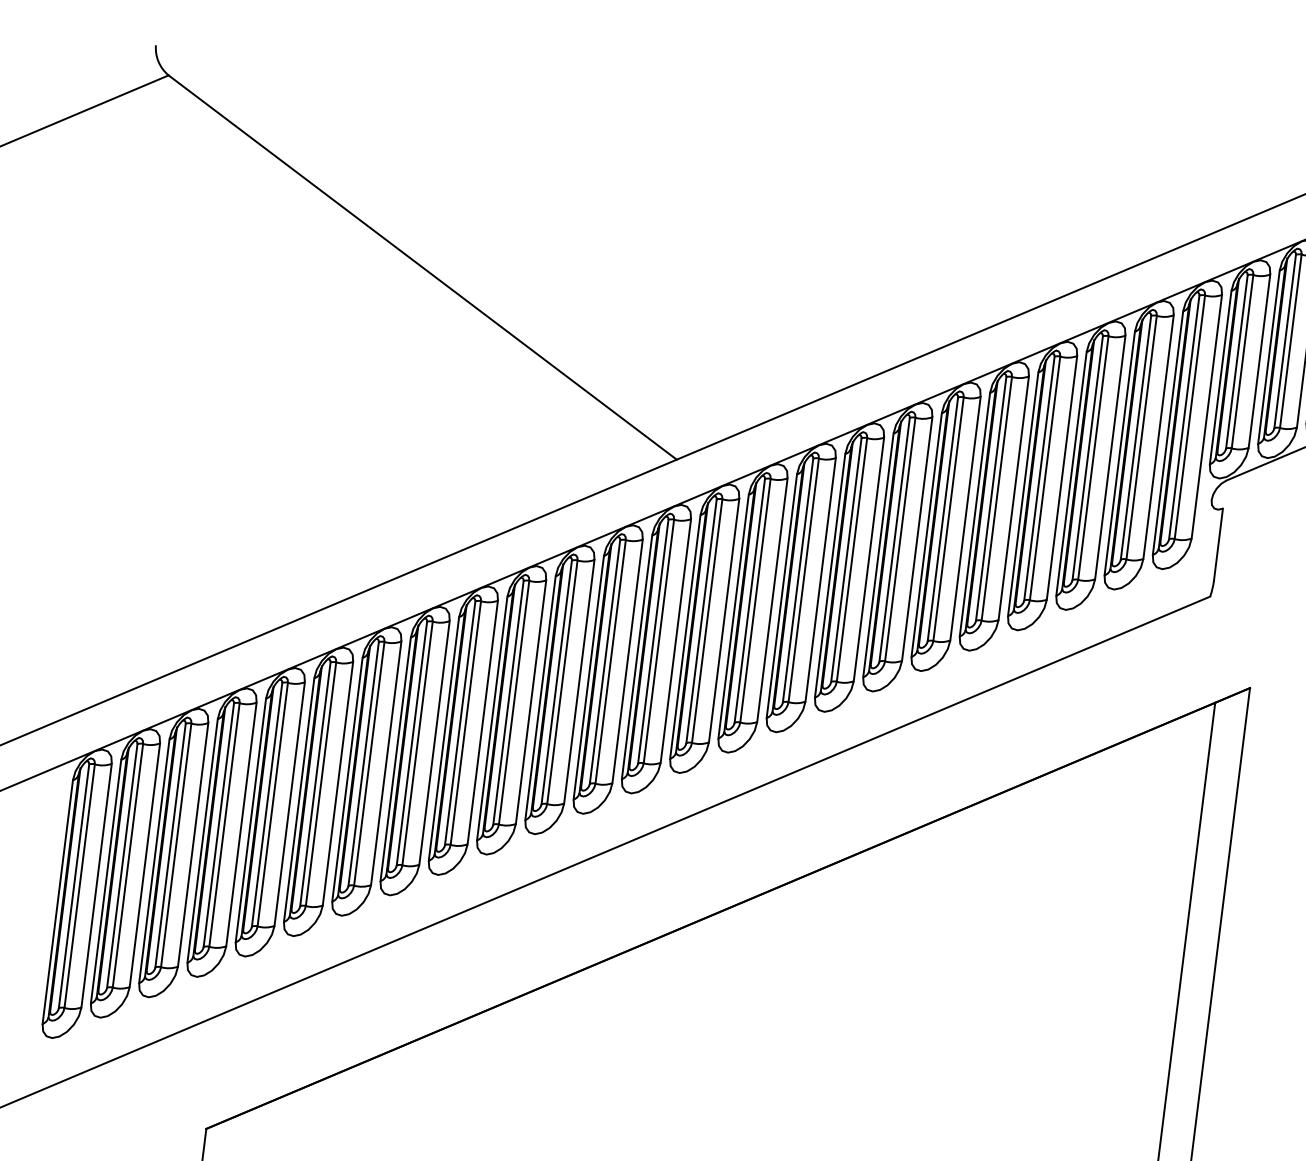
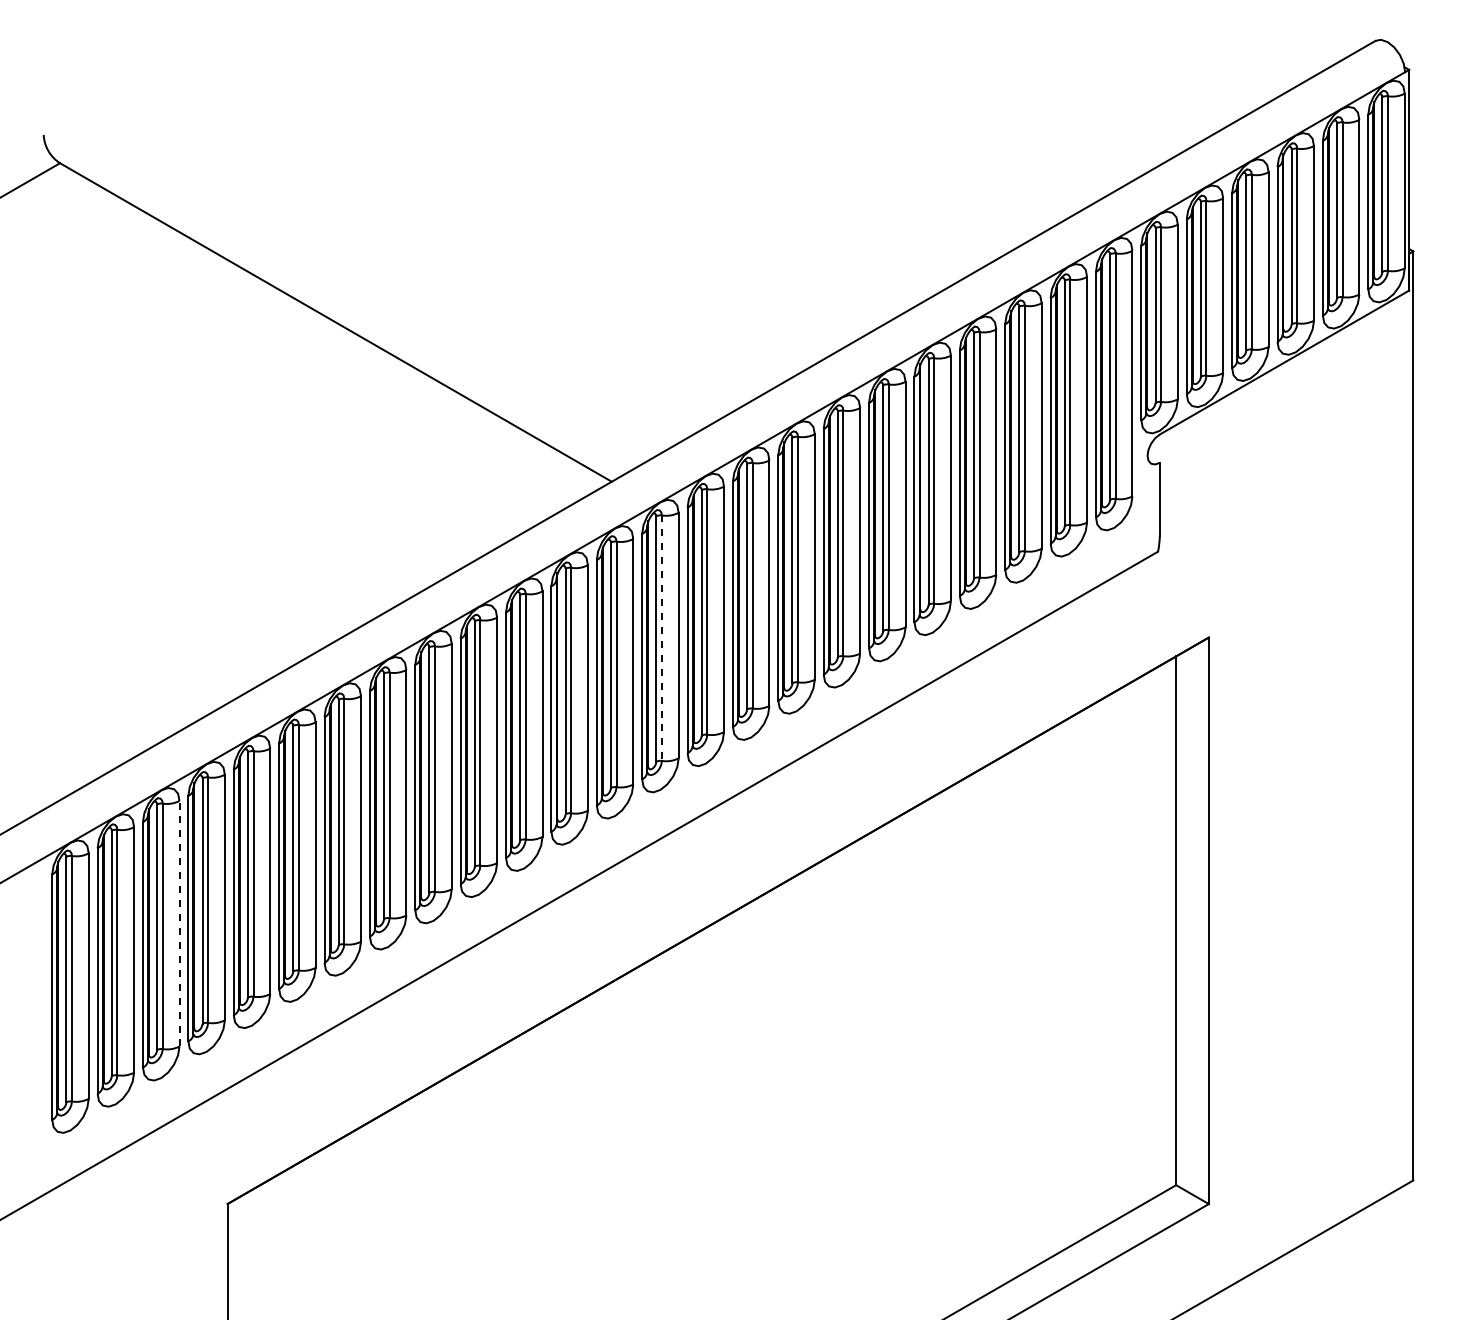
line: (706, 621) -> (661, 638), solid -> dashed
line: (193, 844) -> (179, 923), solid -> dashed

